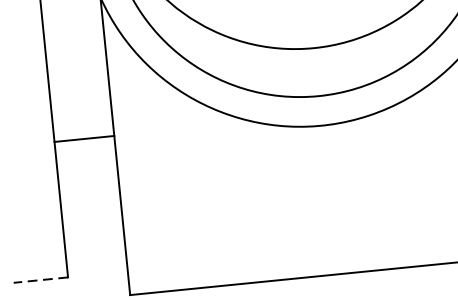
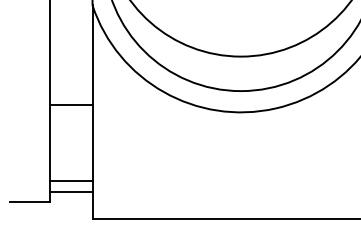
line: (94, 245) -> (70, 181), added
line: (95, 260) -> (70, 192), added
line: (41, 280) -> (30, 202), dashed -> solid

